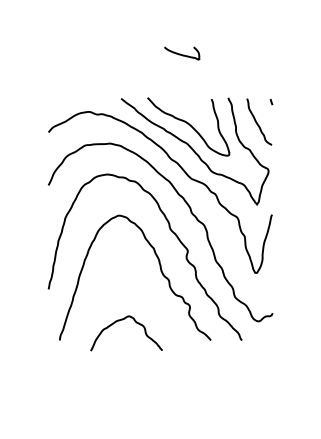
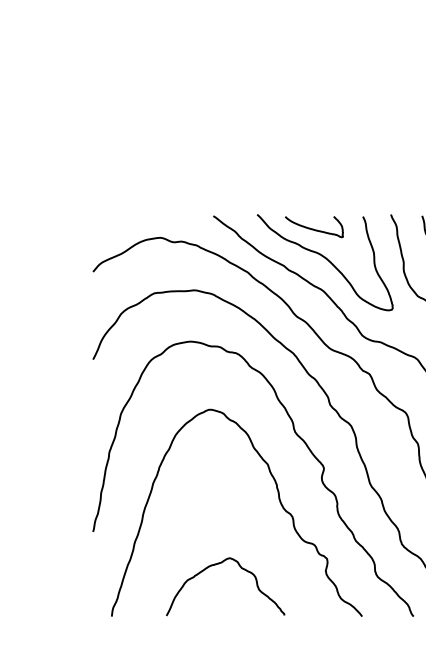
curve: (182, 54) -> (315, 228), moved
curve: (122, 320) -> (218, 565), moved

